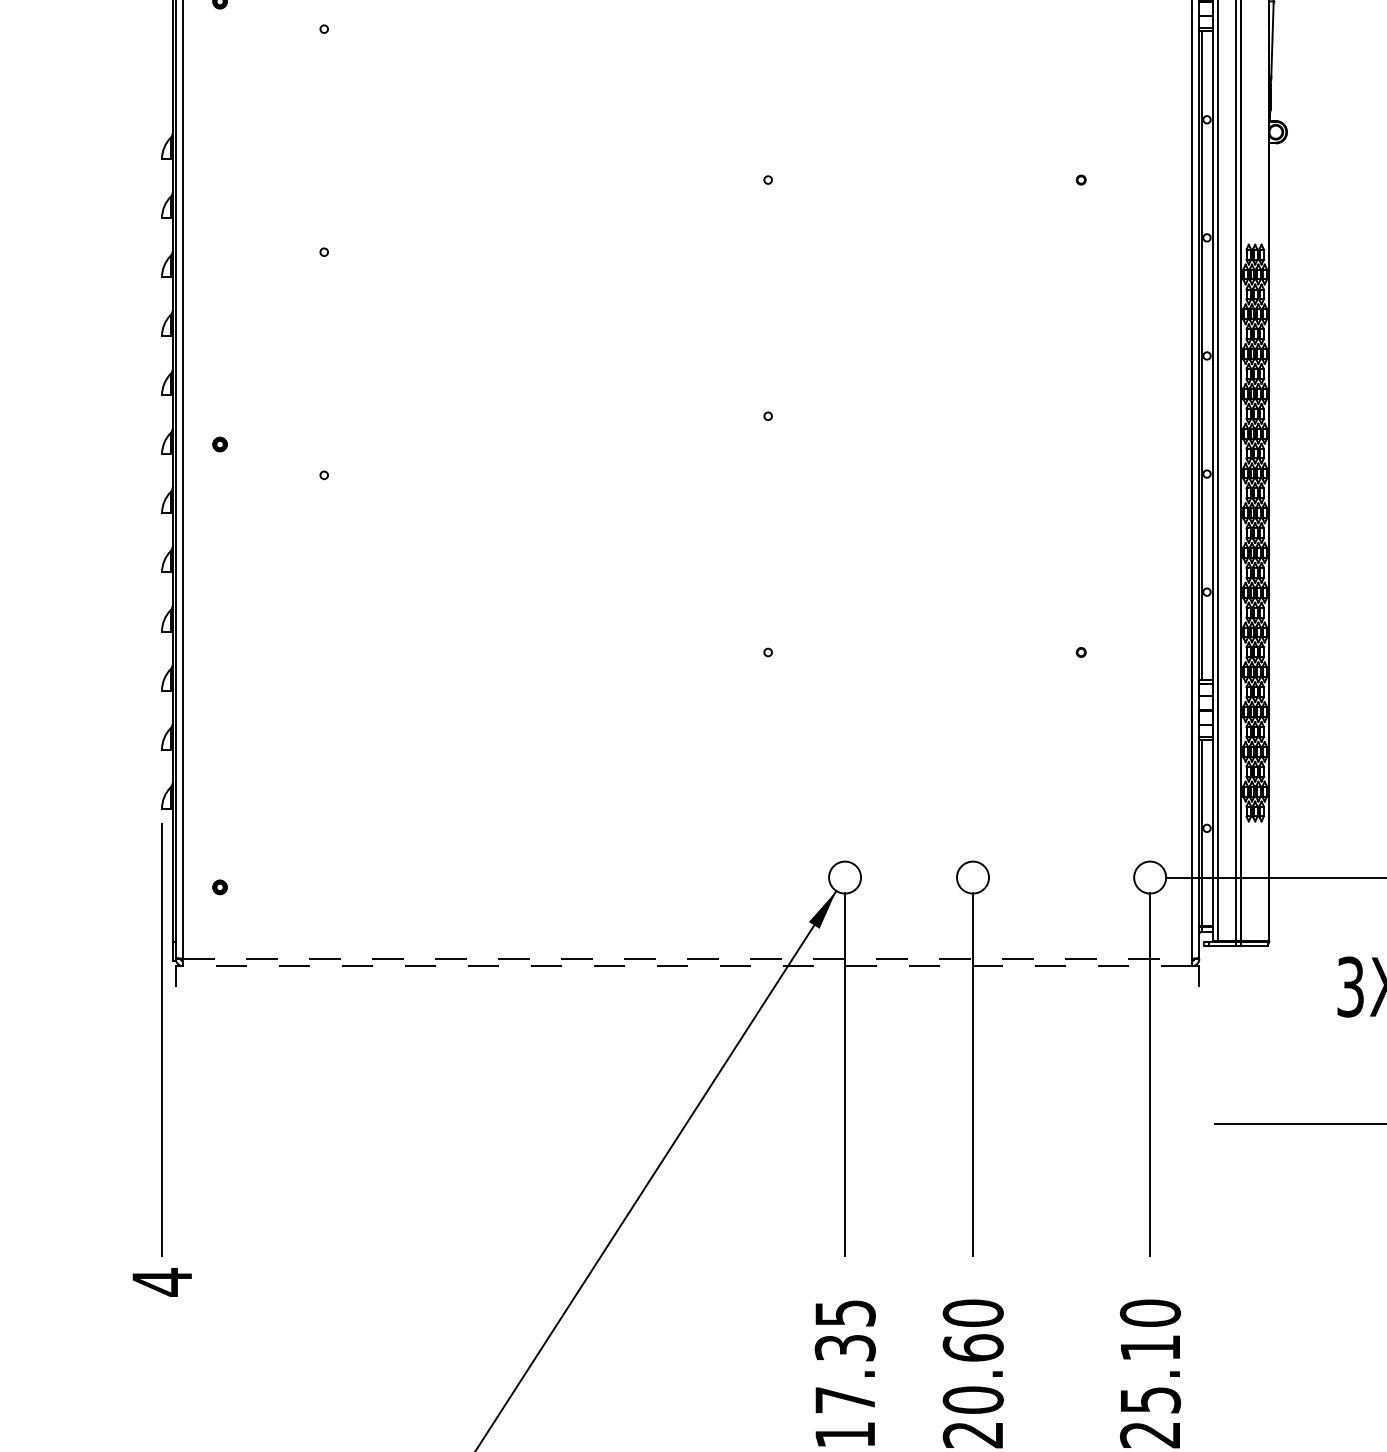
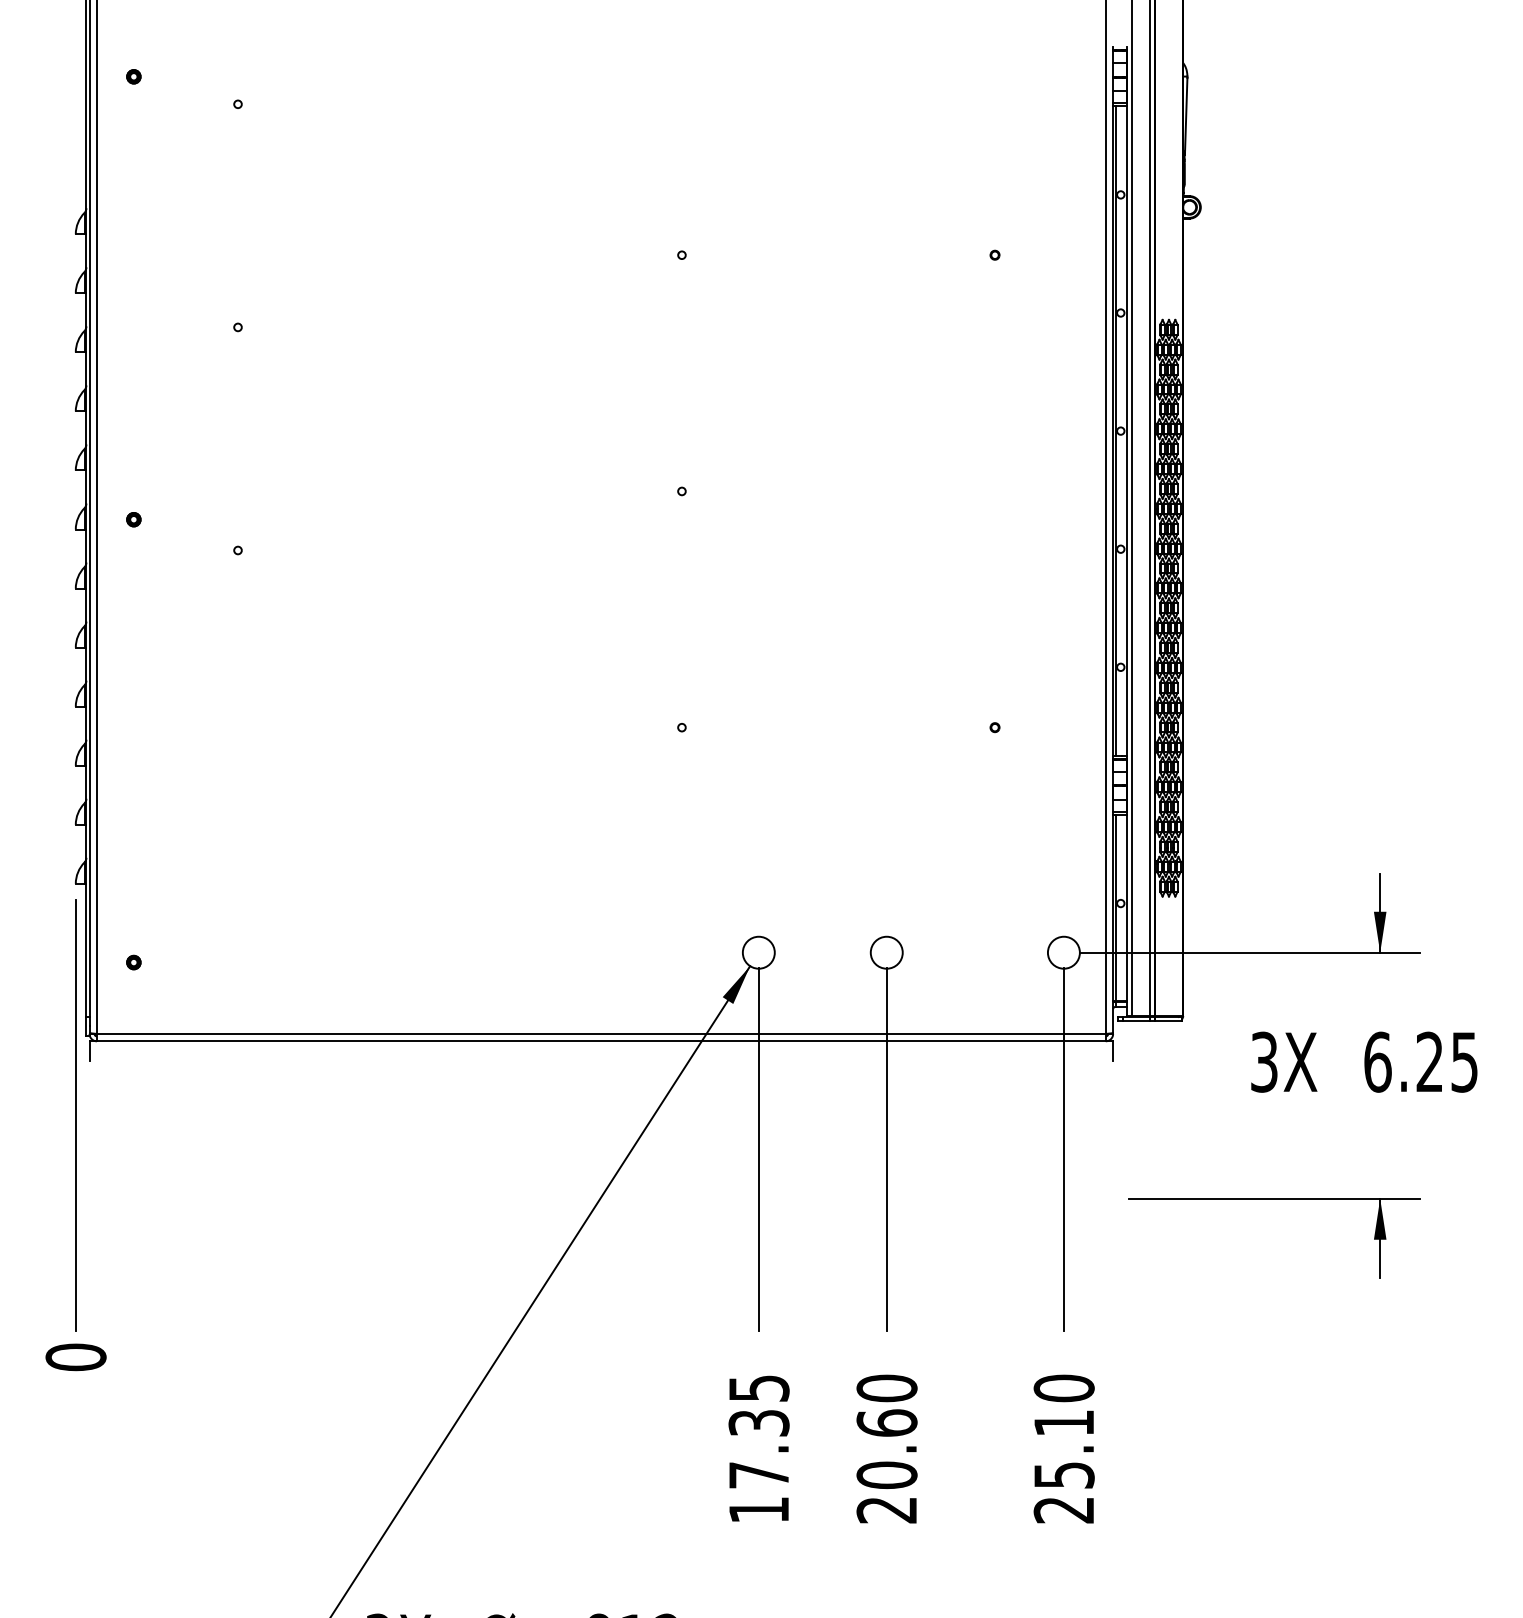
line: (687, 958) -> (601, 1033), dashed -> solid
line: (686, 966) -> (600, 1041), dashed -> solid
text: (161, 1282) -> (75, 1357), 4 -> 0

